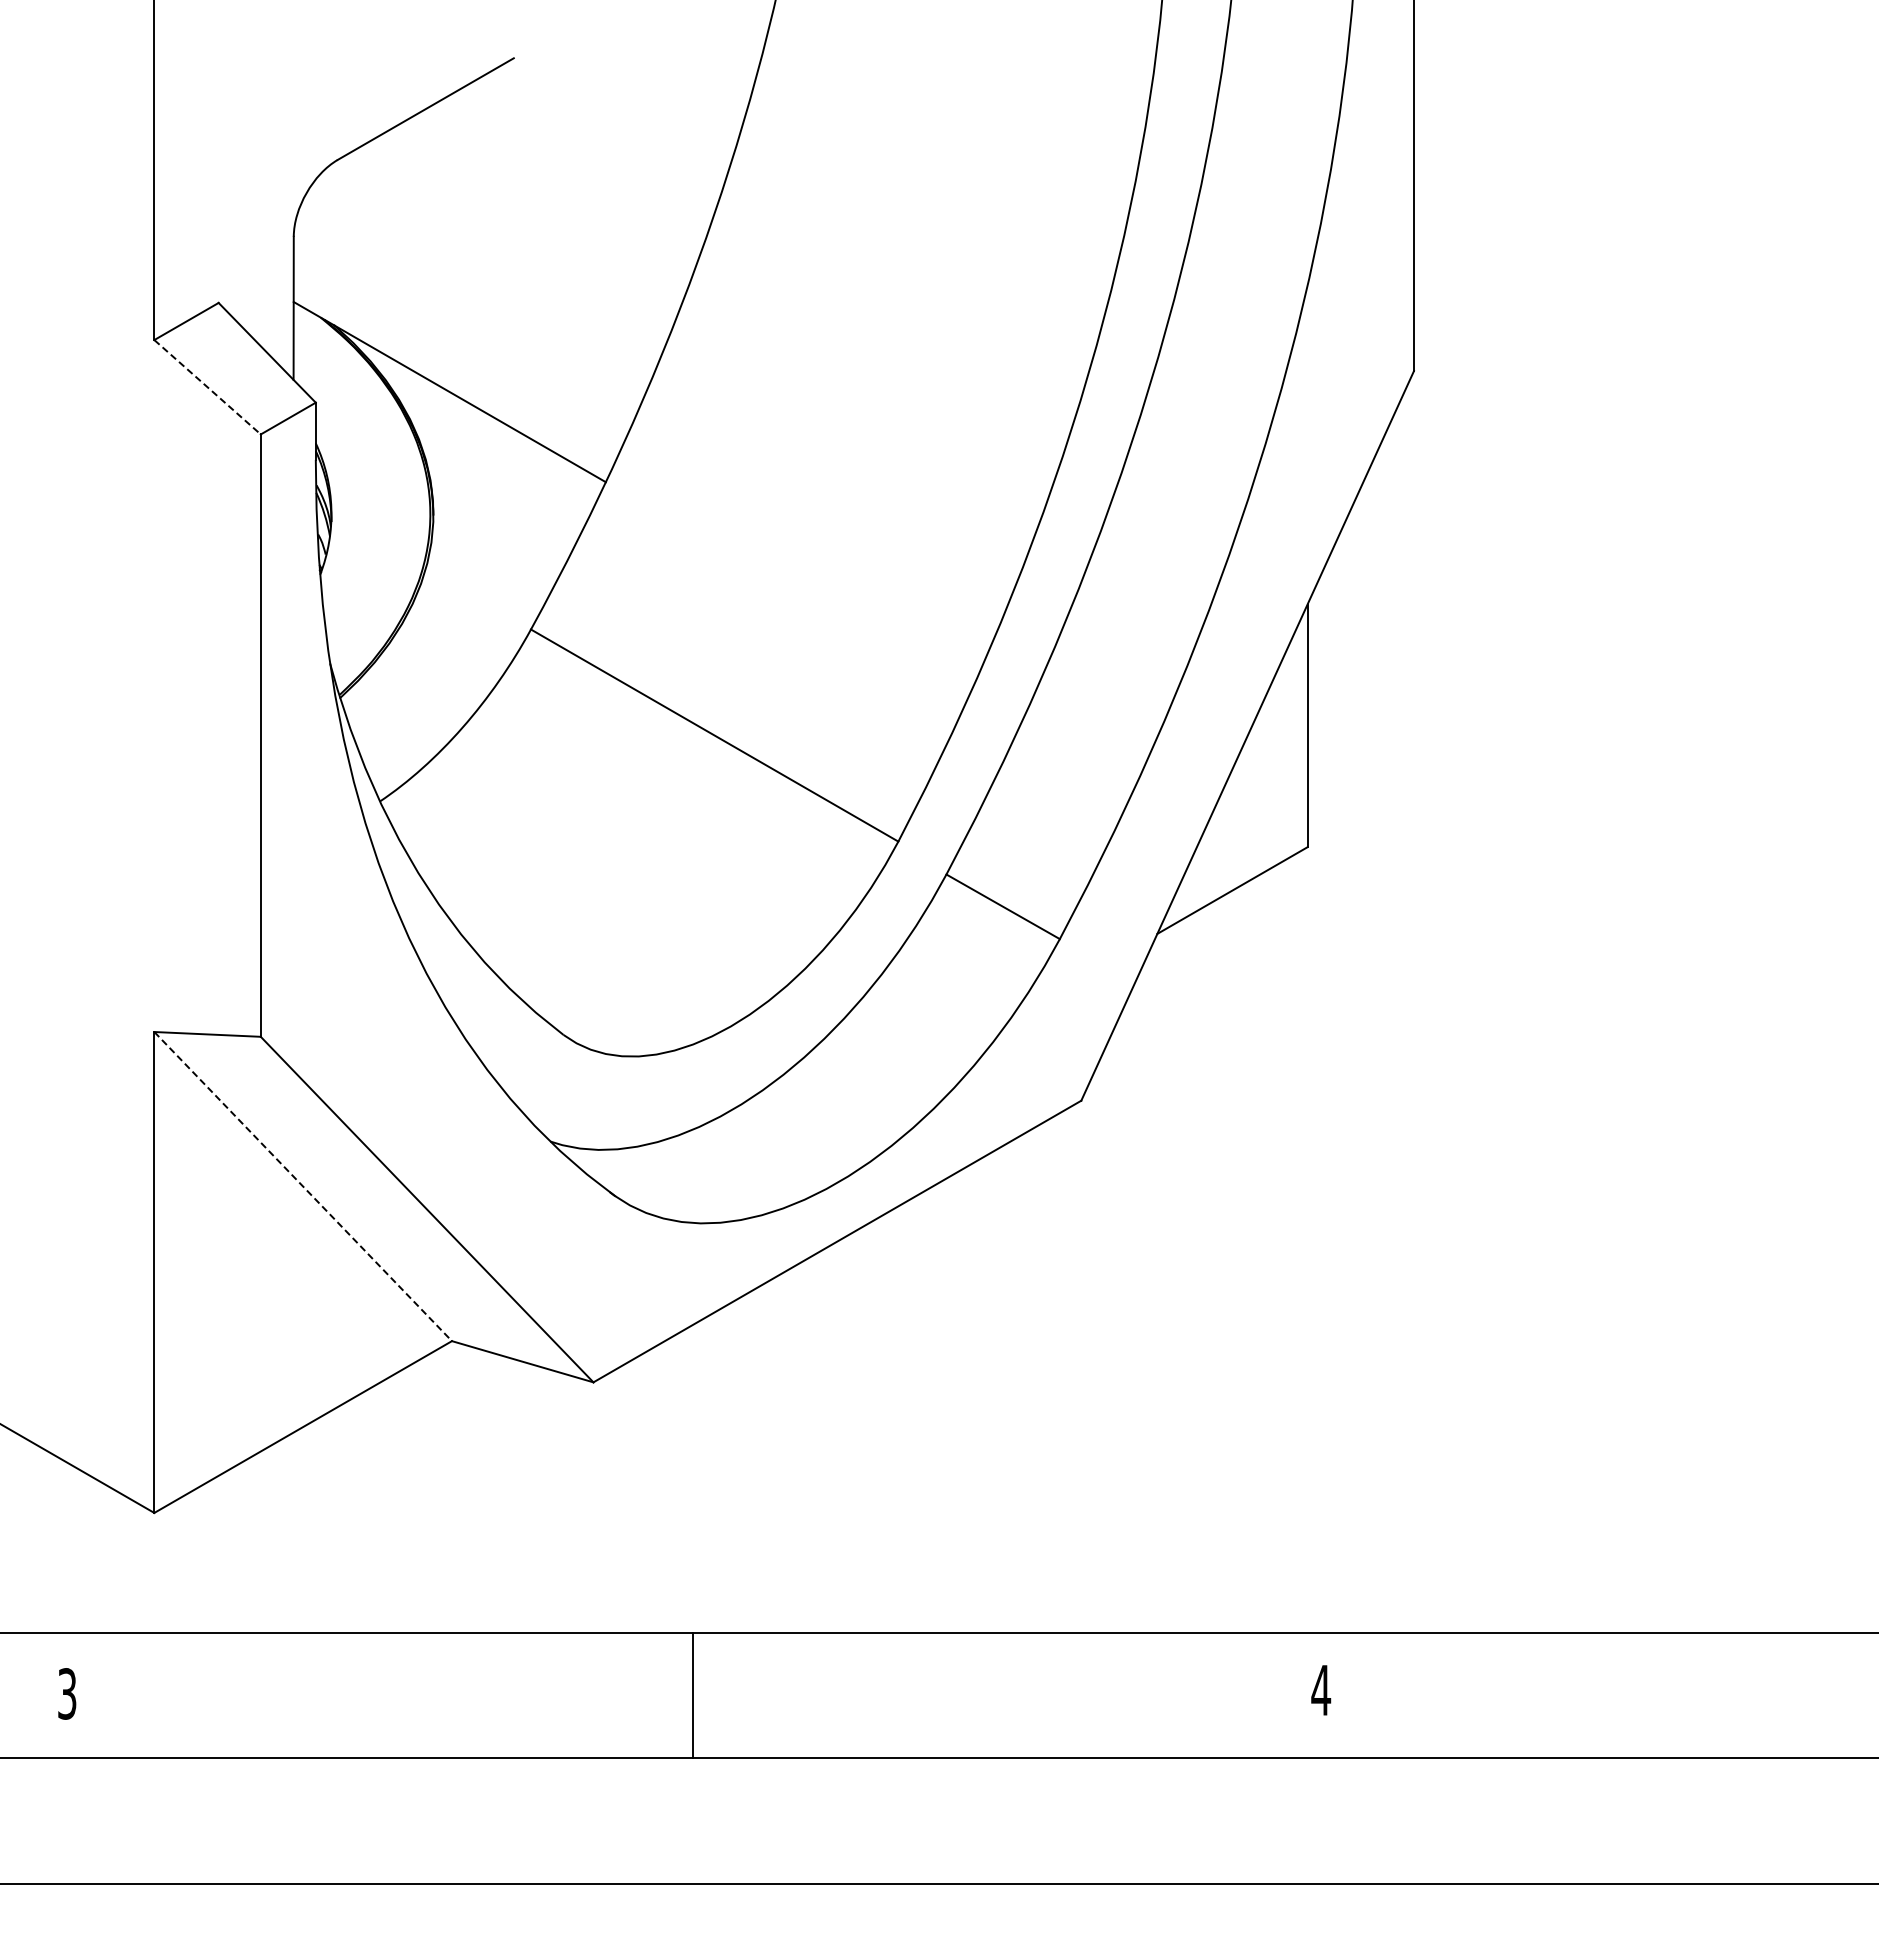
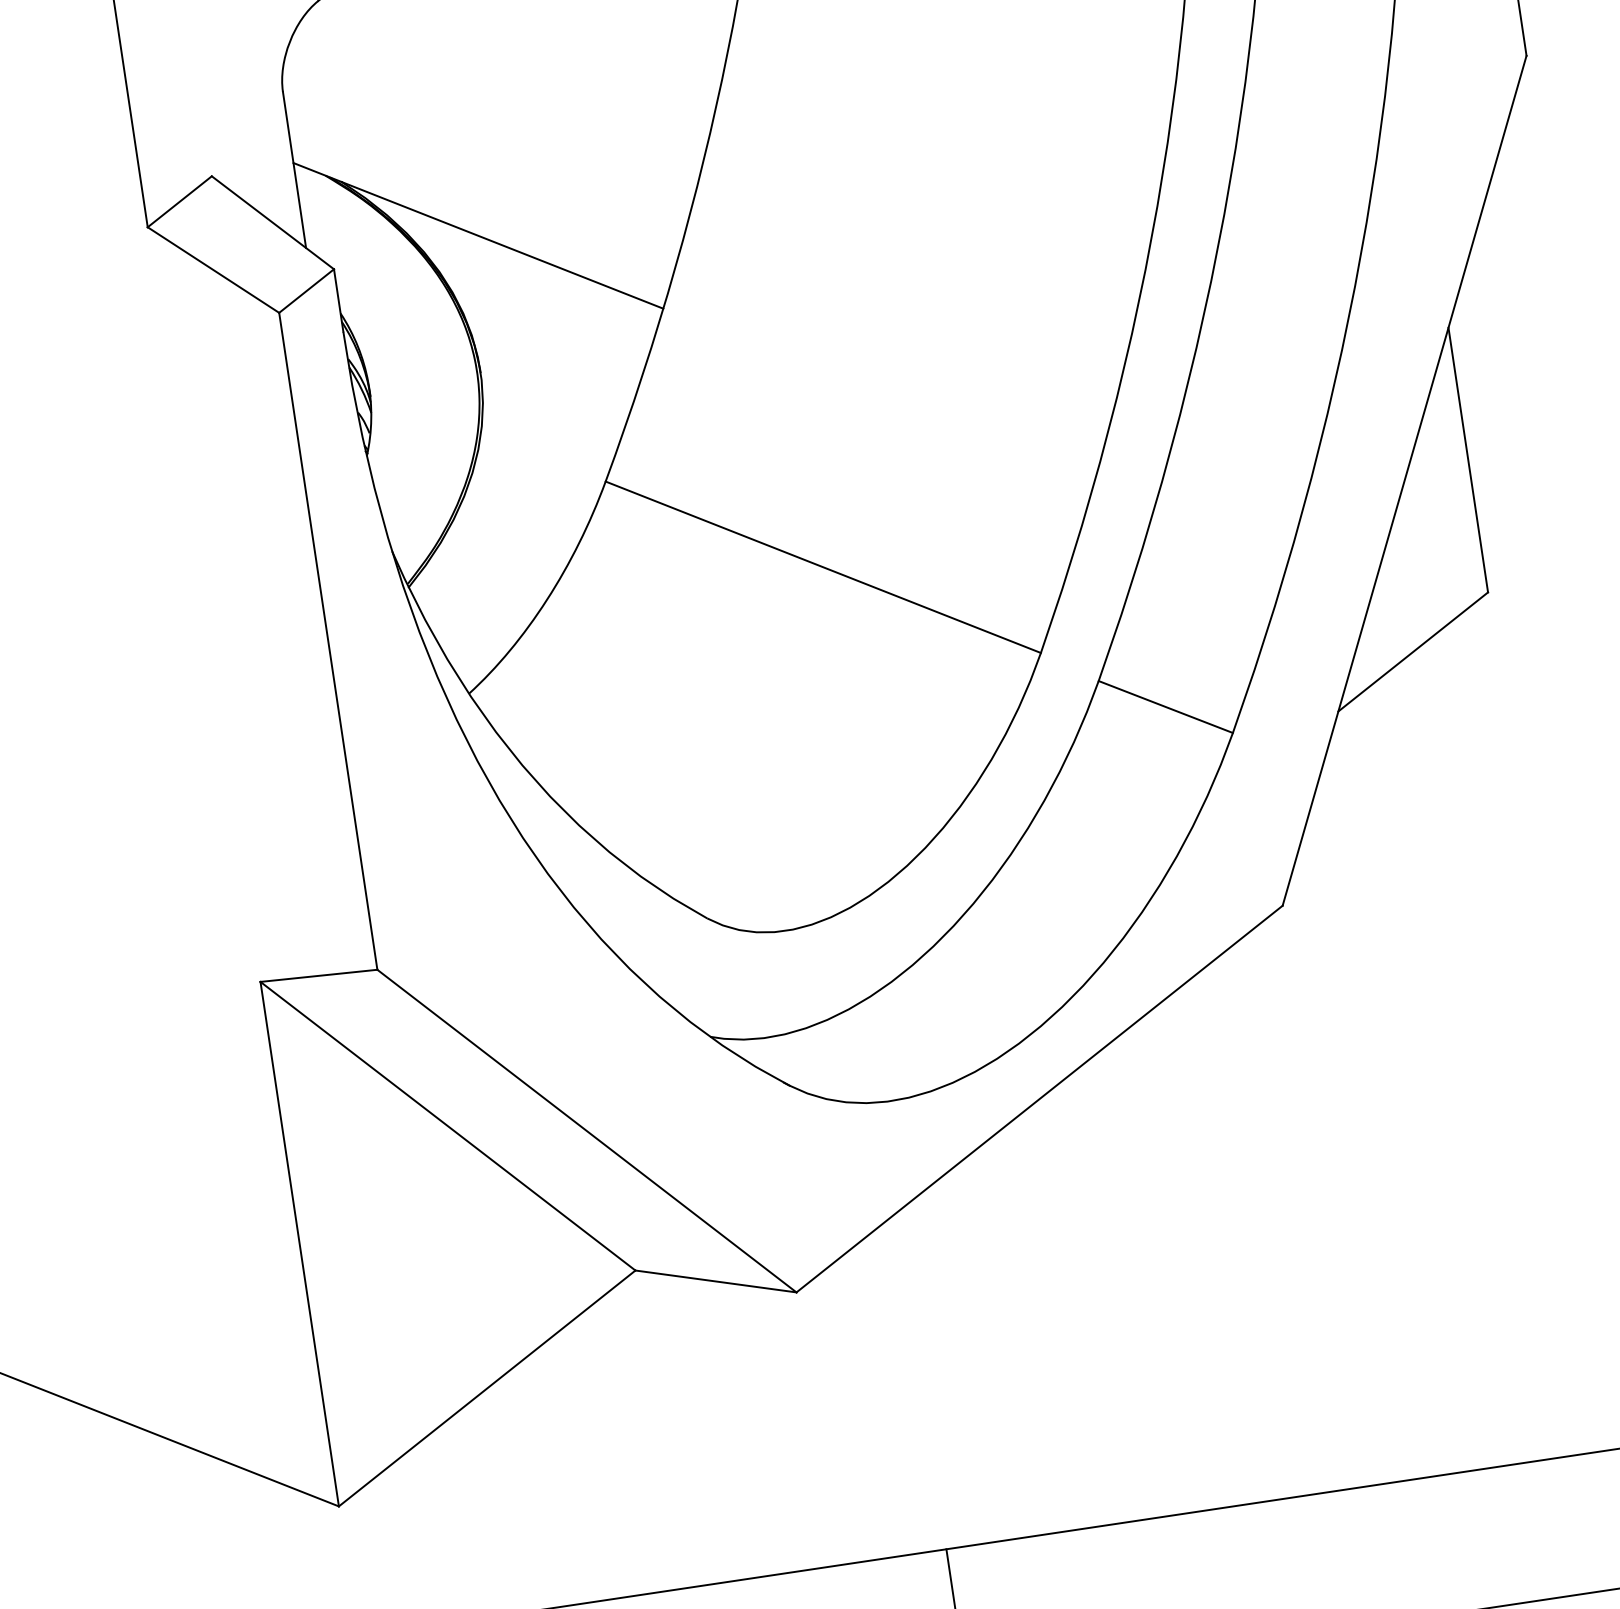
line: (207, 387) -> (213, 270), dashed -> solid
line: (303, 1186) -> (448, 1126), dashed -> solid

